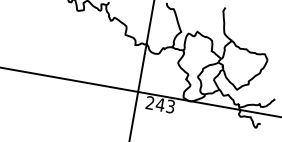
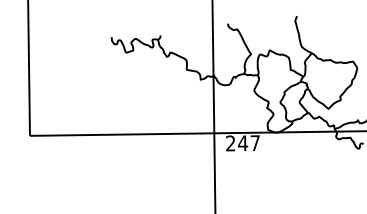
text: (169, 106) -> (254, 143), 243 -> 247

